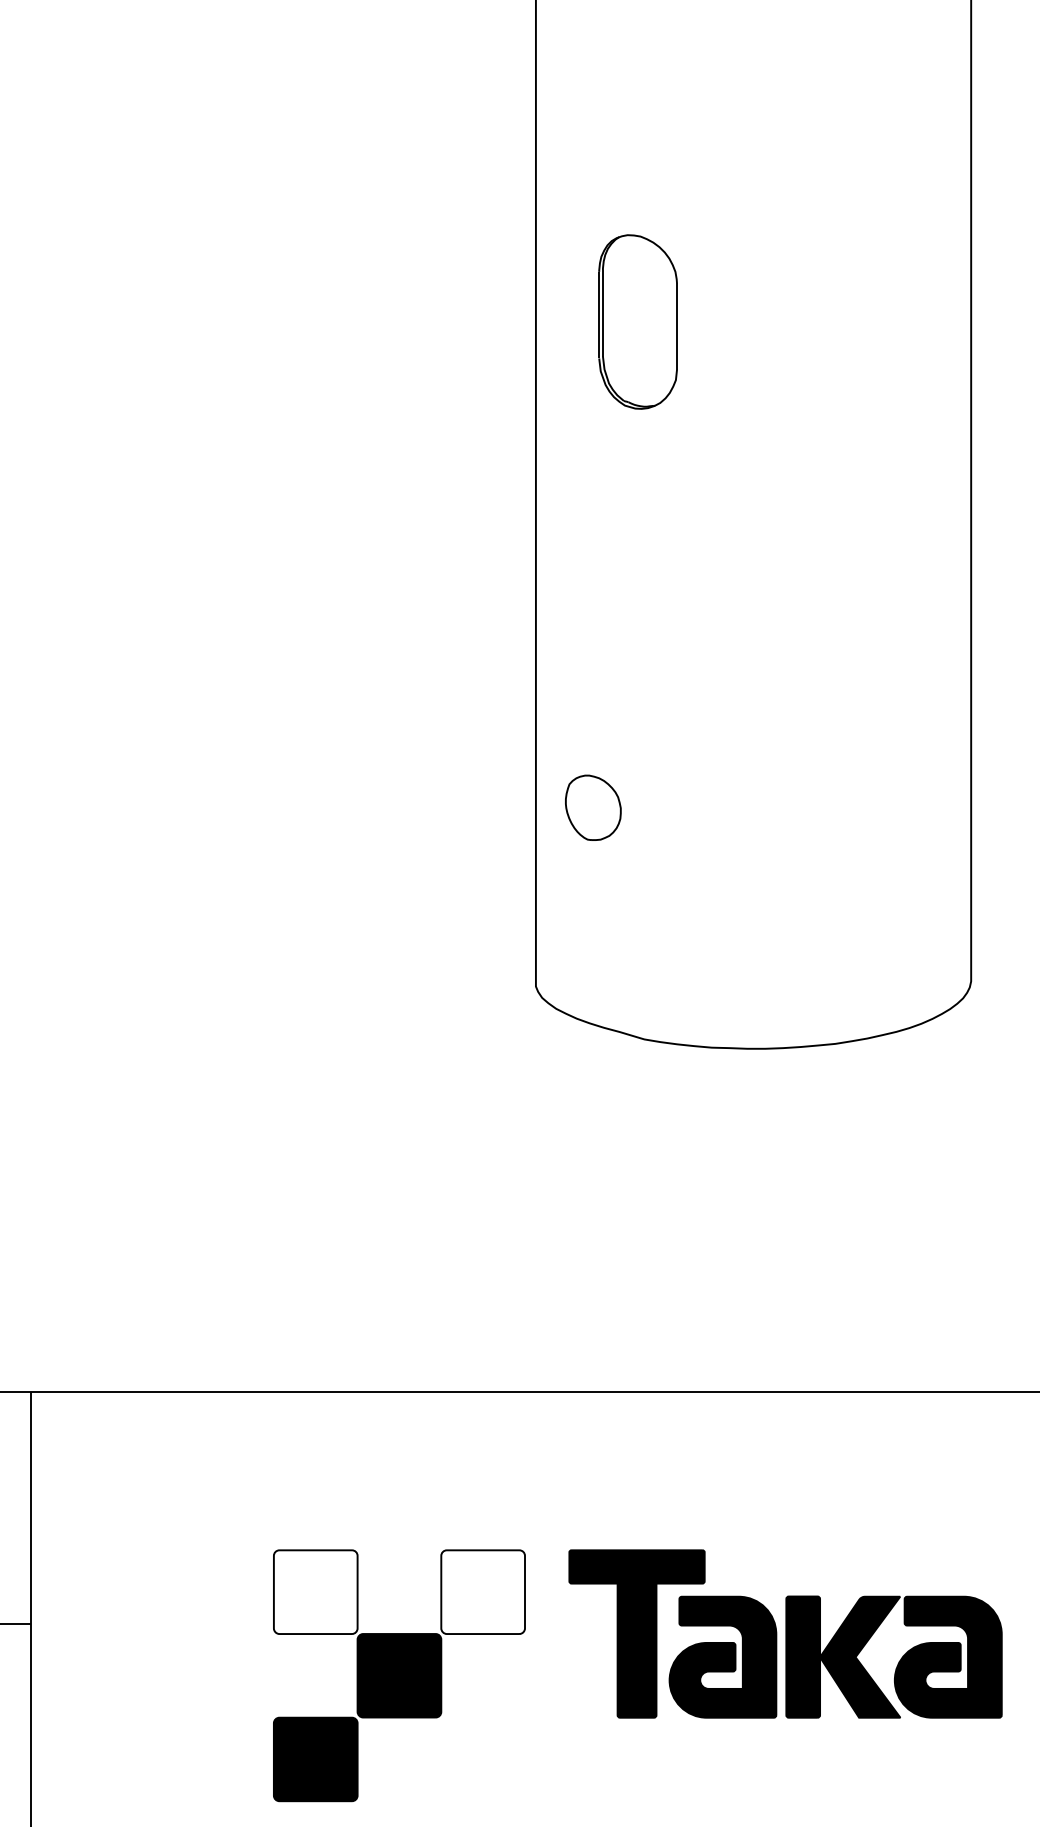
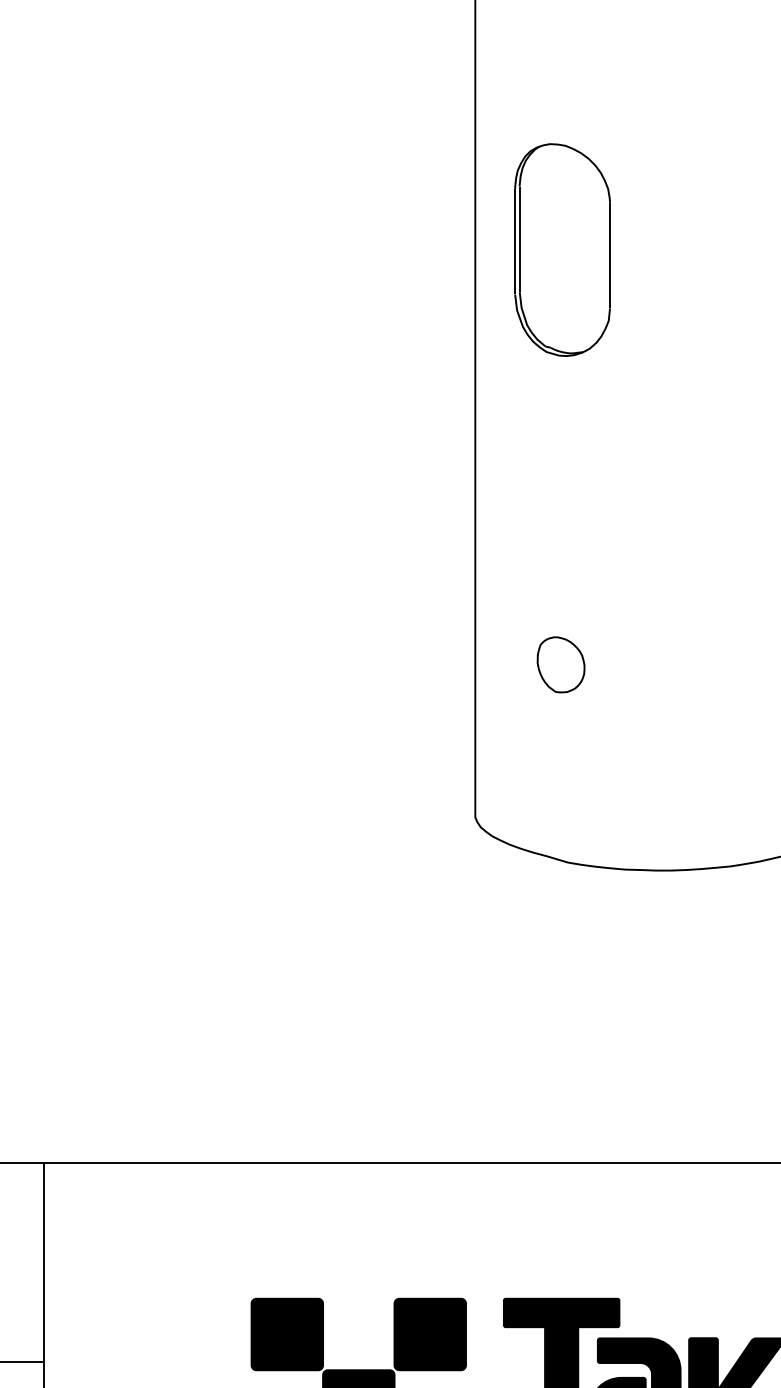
part: (637, 321) -> (562, 249), size x1.43
part: (593, 807) -> (561, 664), moved
fill: (315, 1592) -> (287, 1334), added
fill: (482, 1592) -> (429, 1334), added

